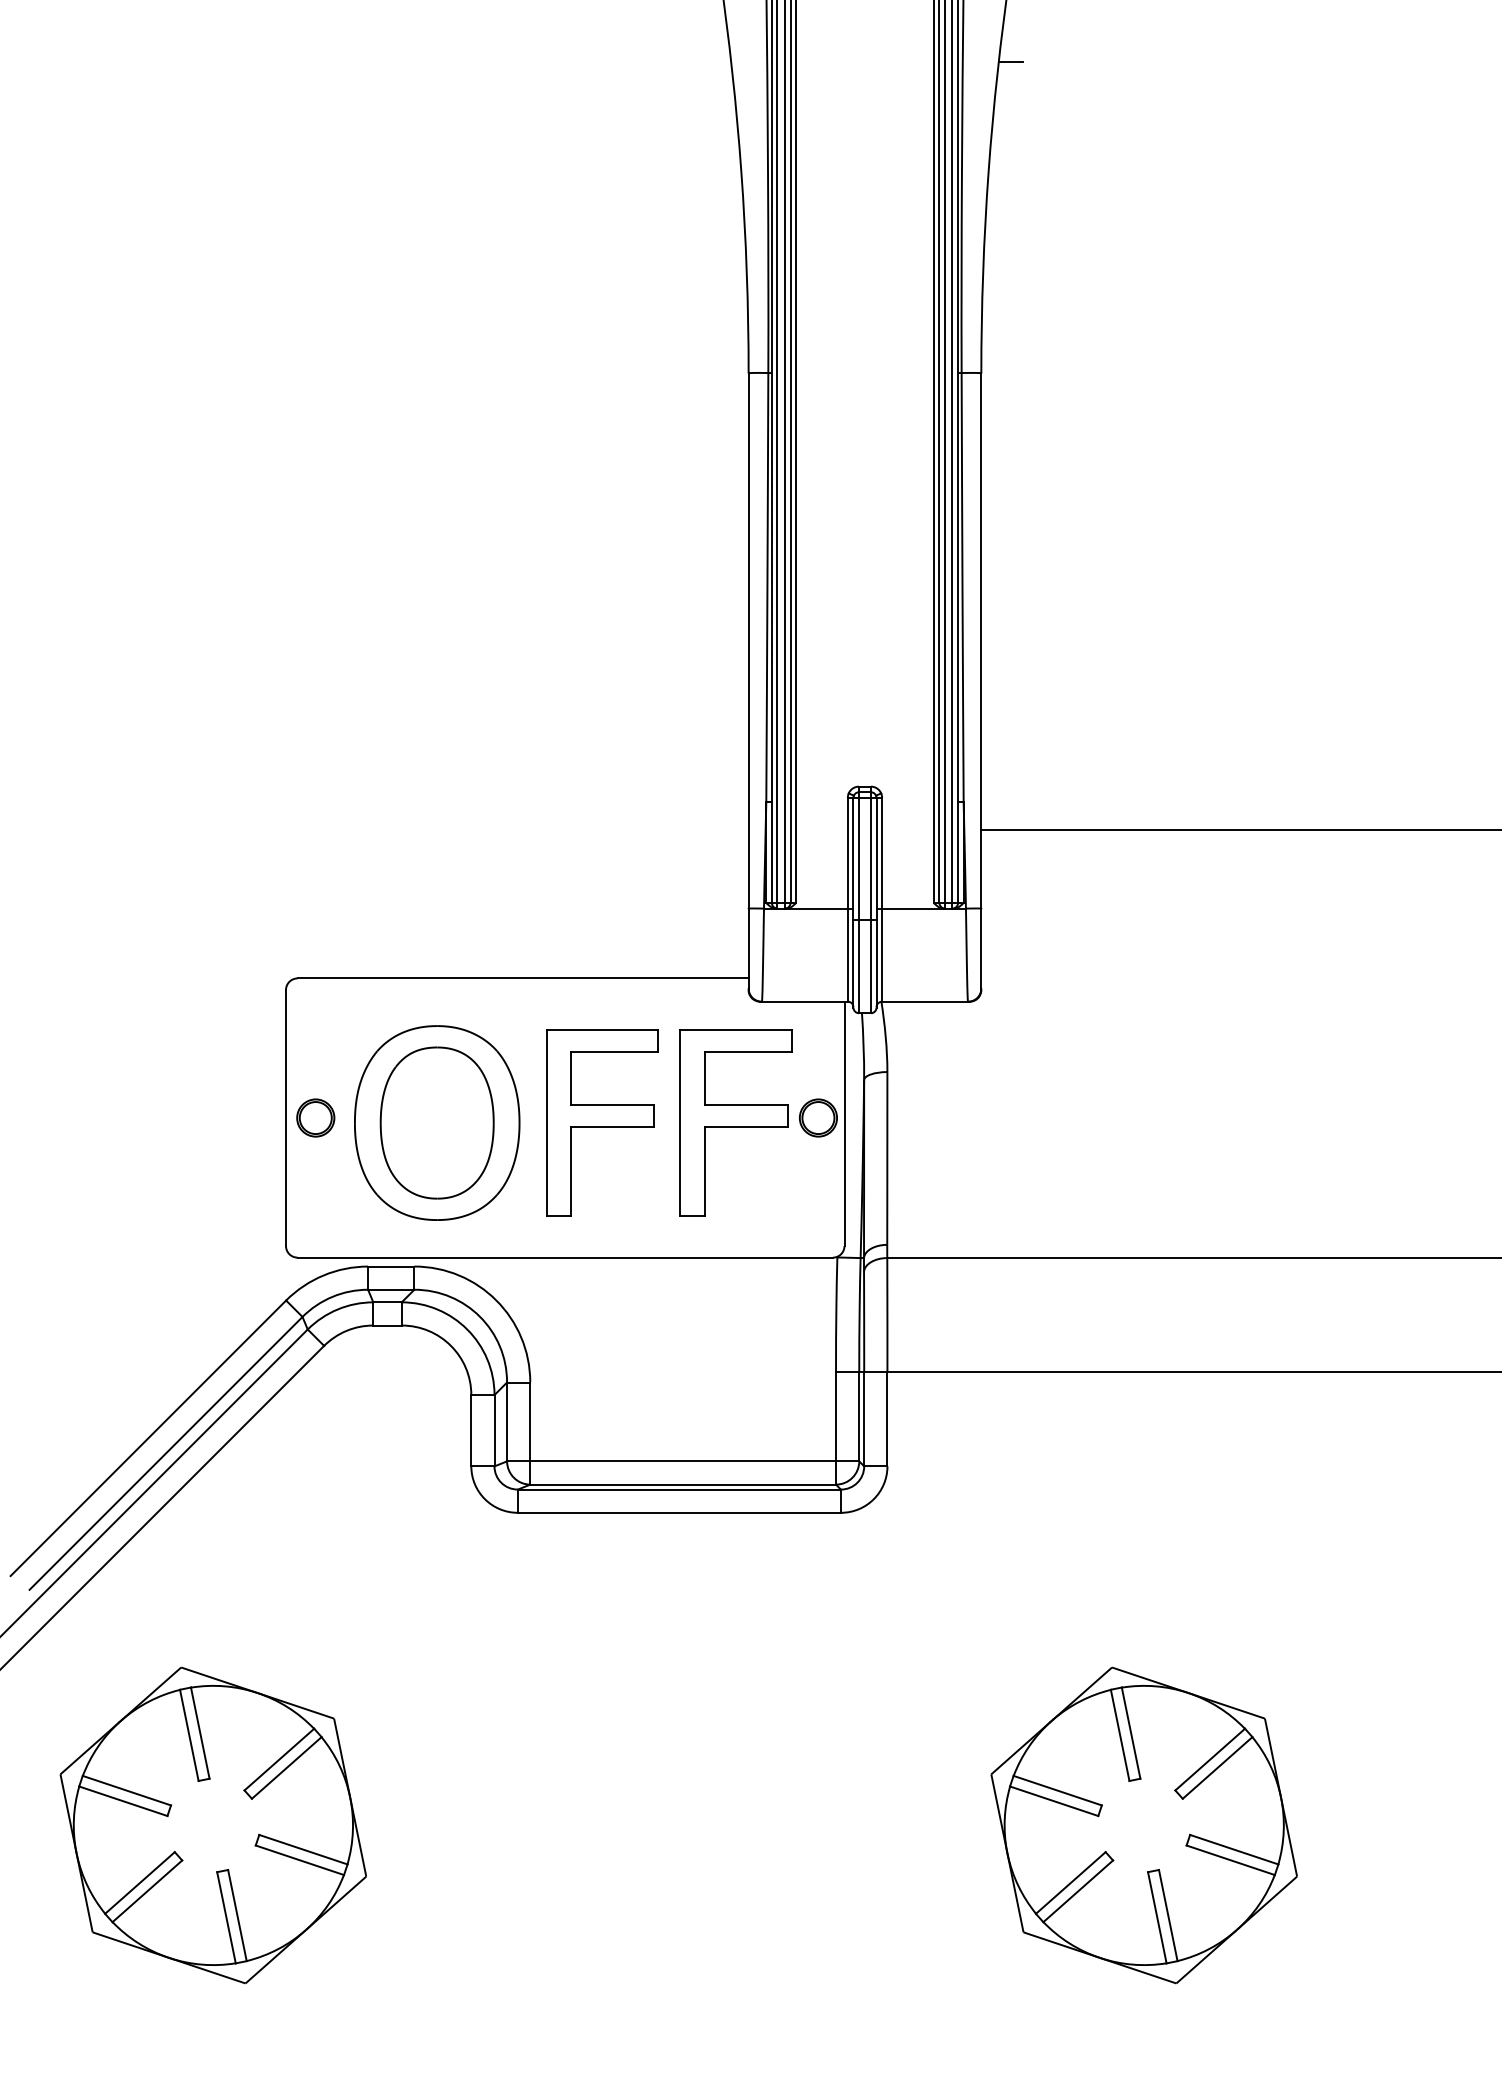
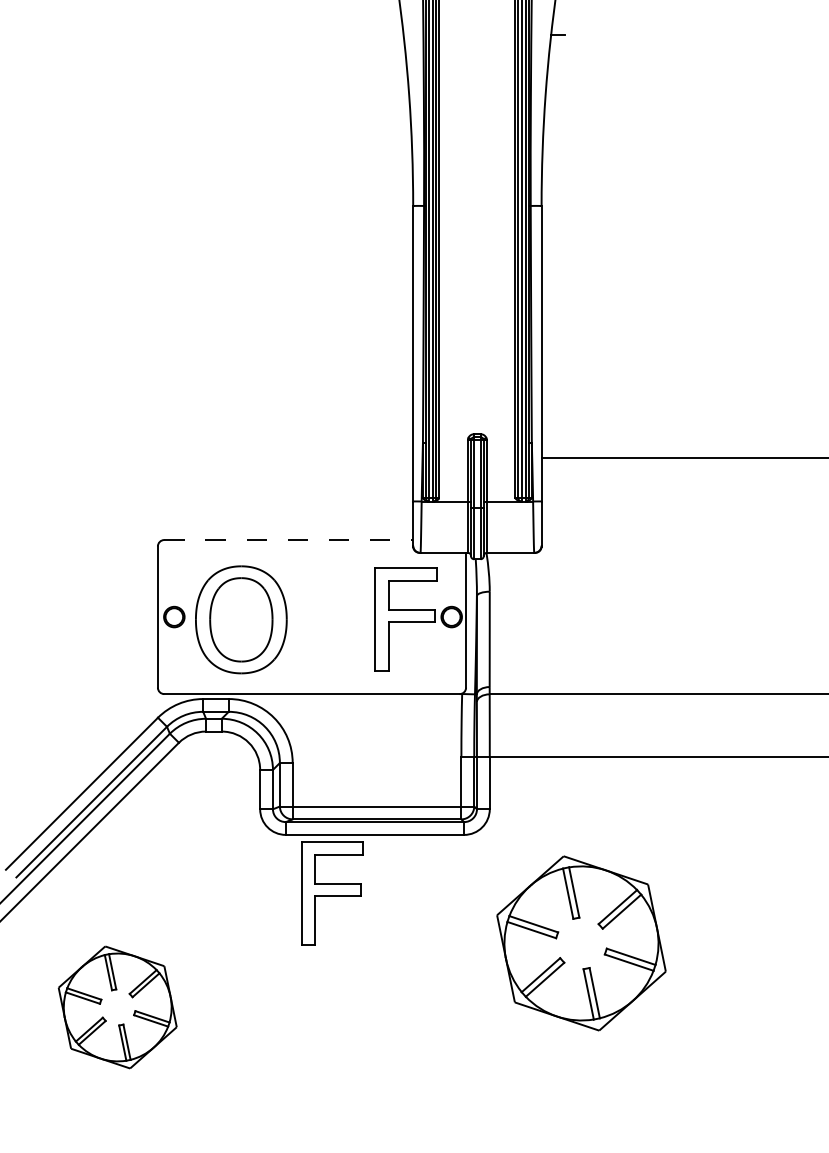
line: (524, 979) -> (289, 540), solid -> dashed
part: (602, 1122) -> (332, 893), moved
part: (212, 1825) -> (117, 1007), size x0.7
part: (1144, 1825) -> (581, 943), moved

